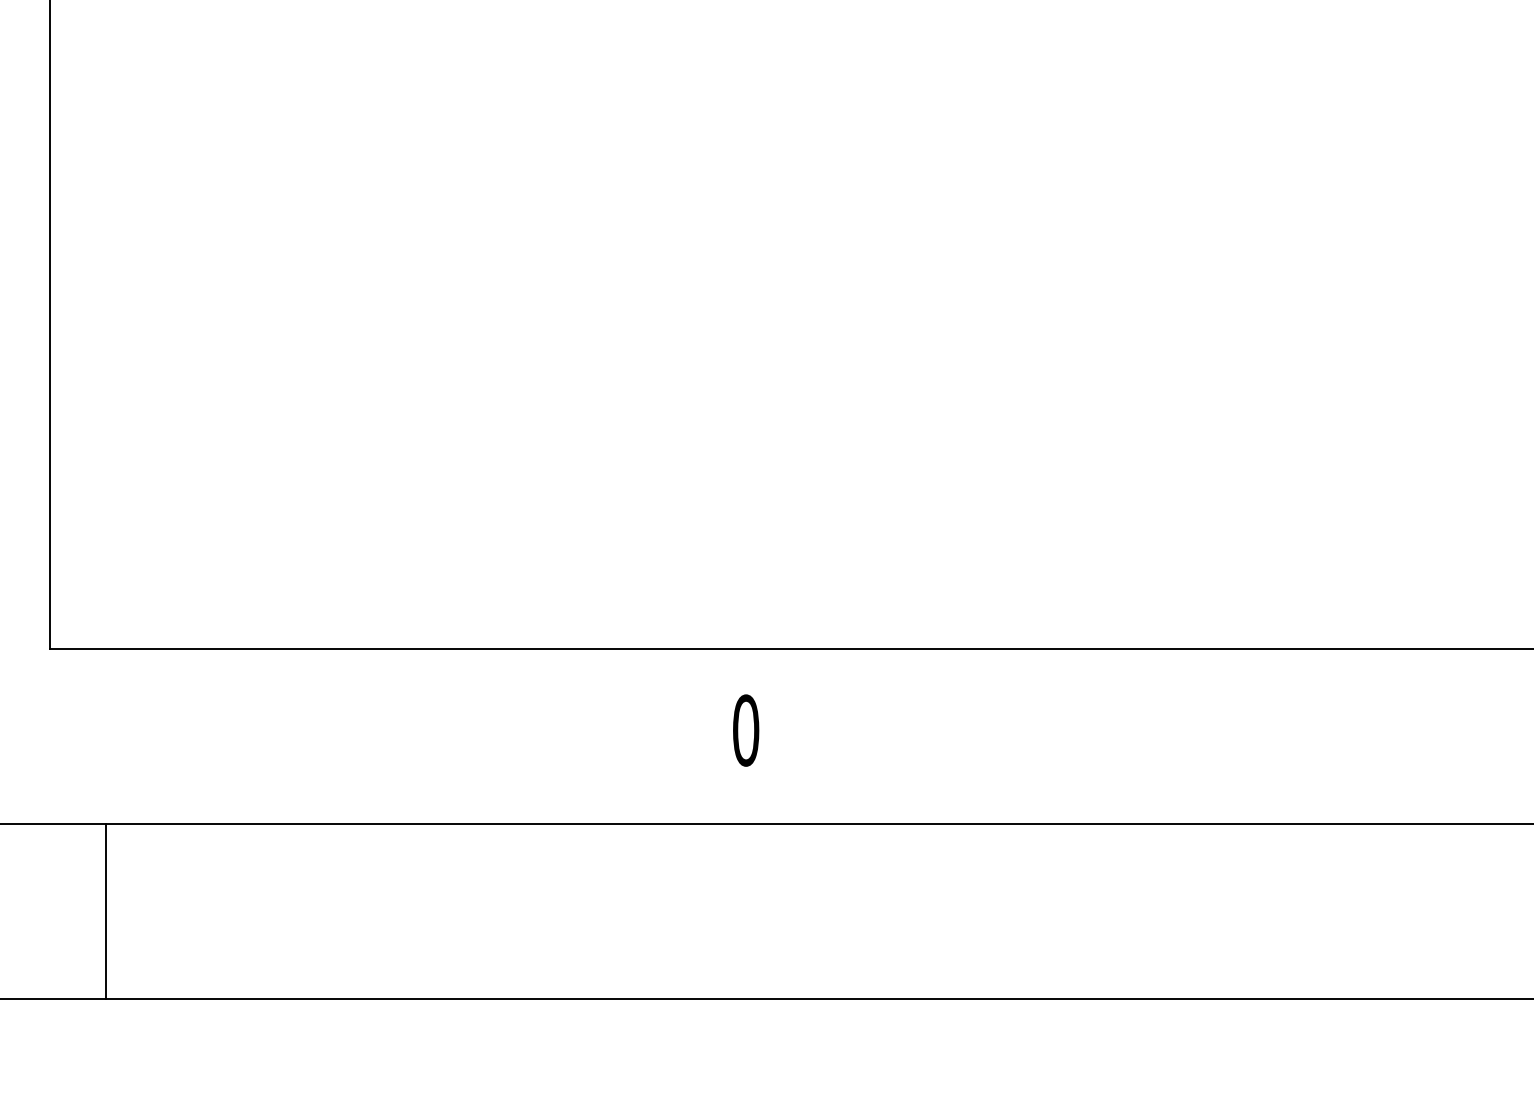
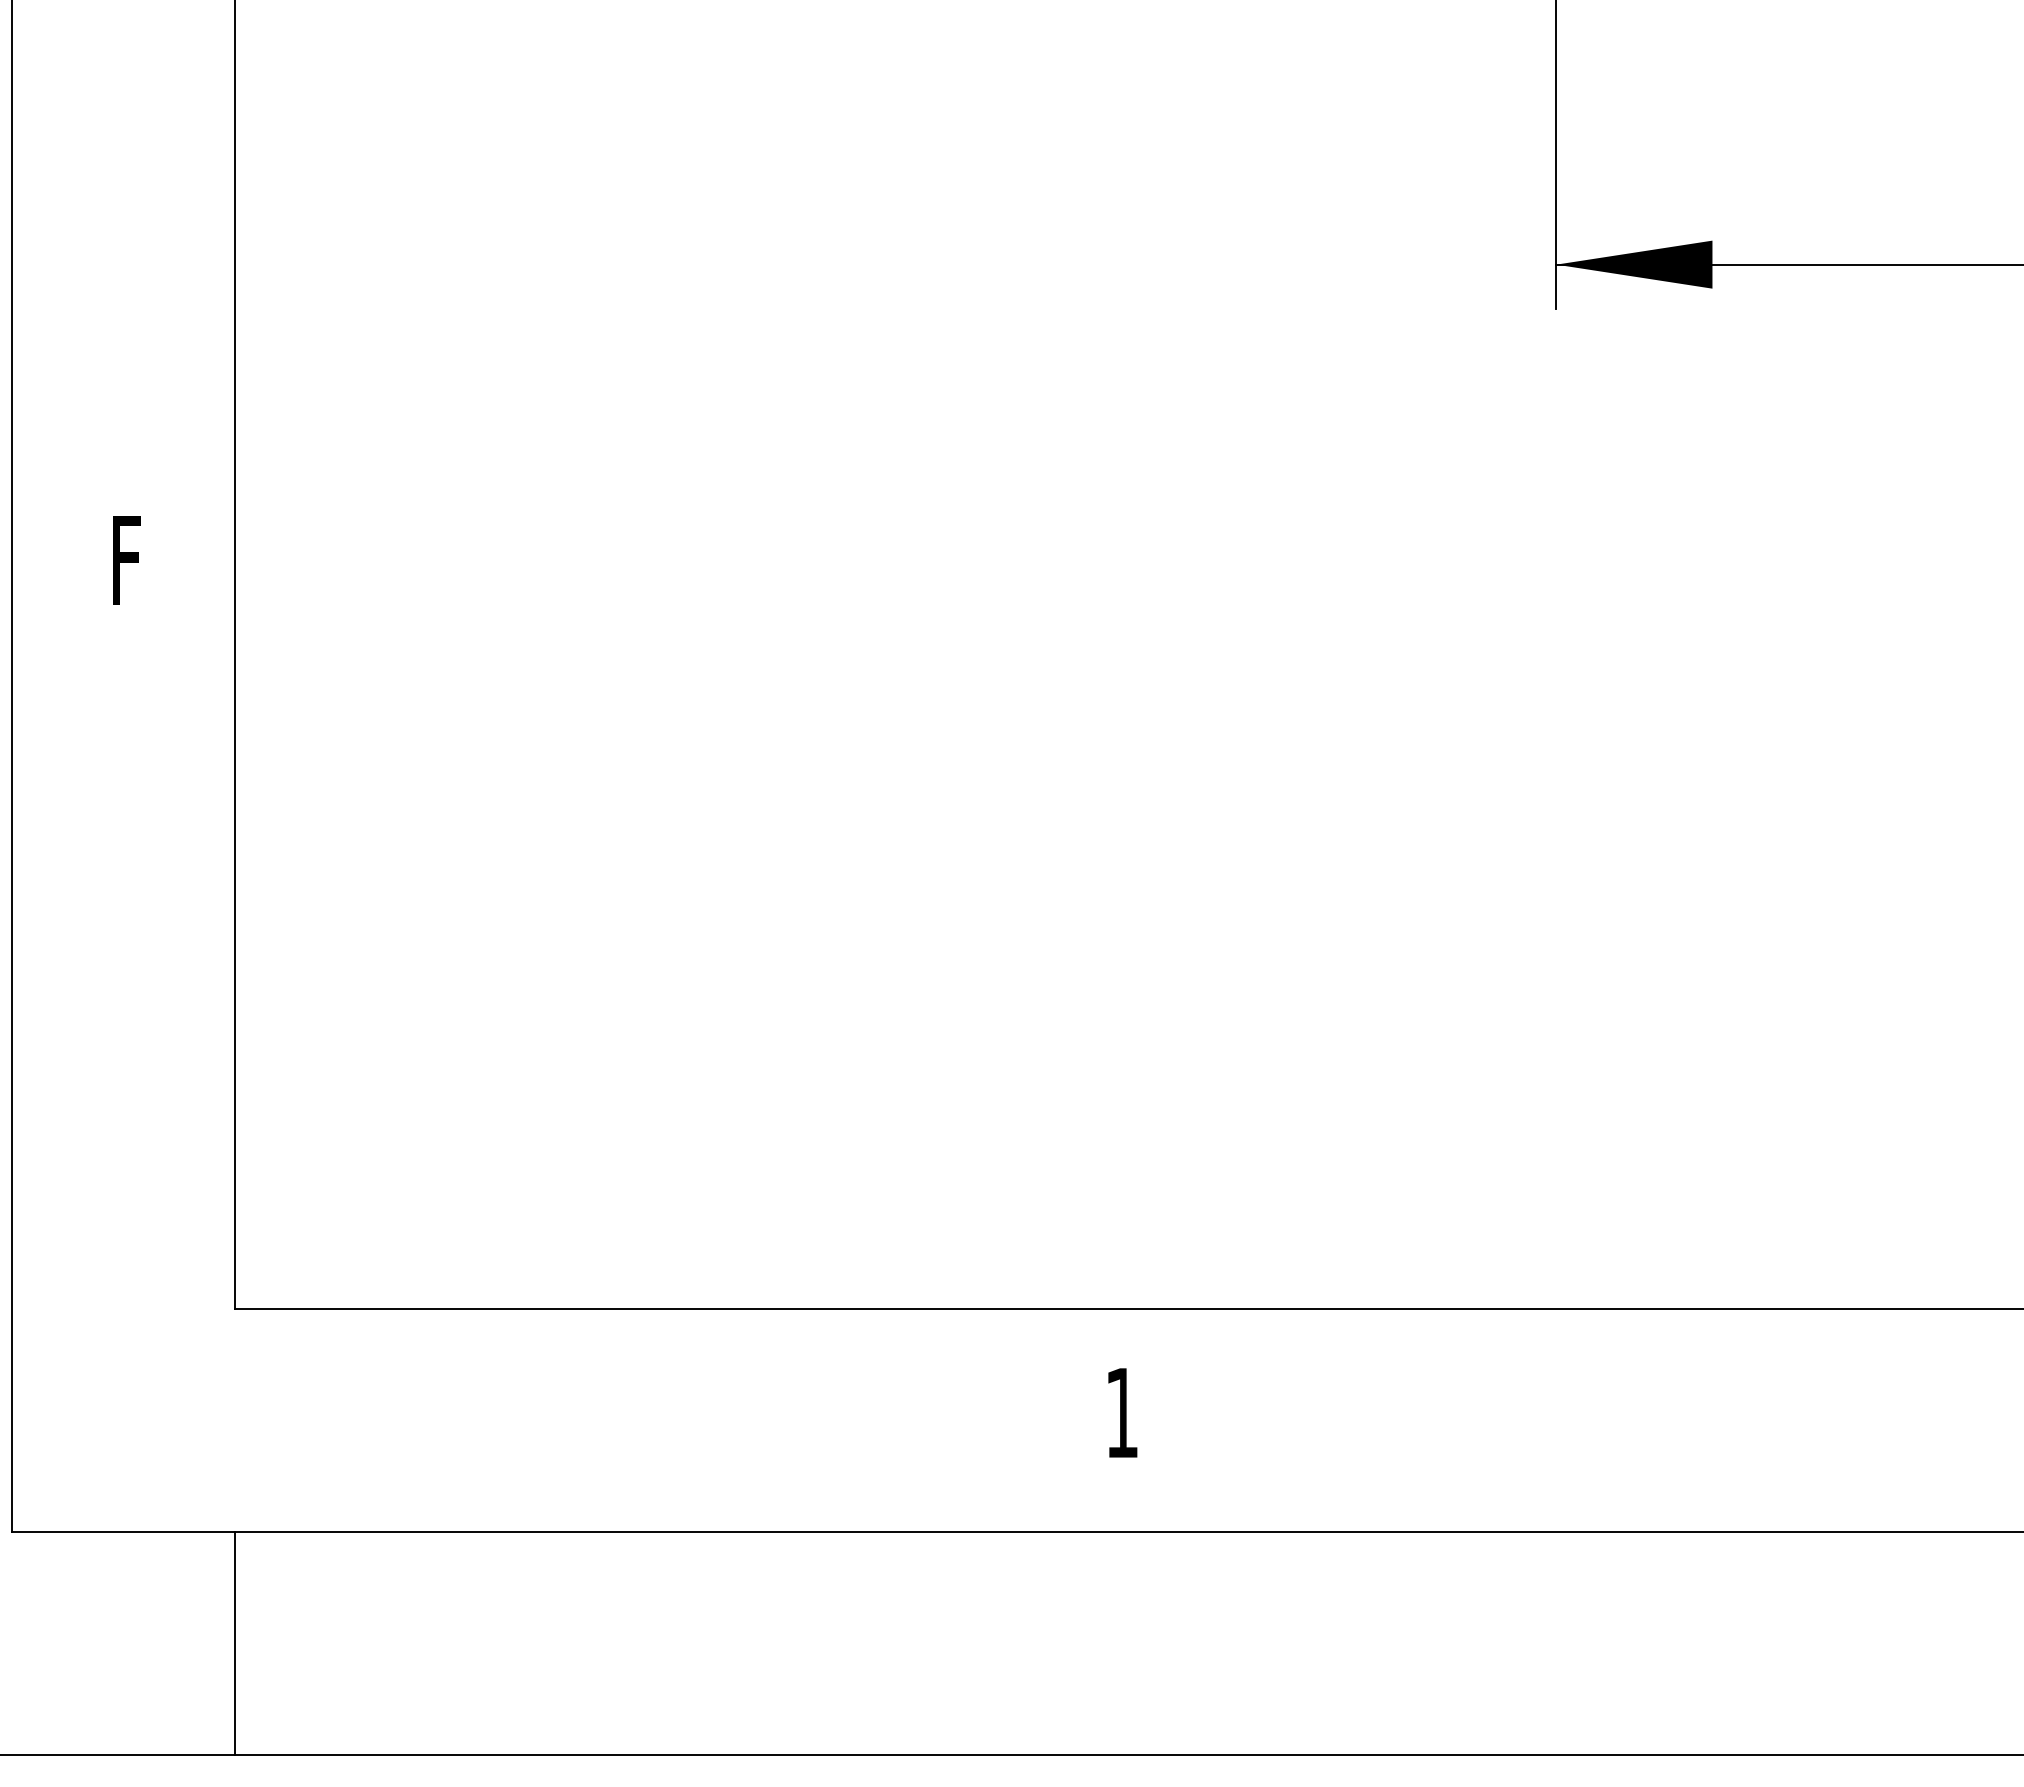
text: (745, 730) -> (1121, 1412), 0 -> 1
line: (105, 910) -> (234, 1642), moved

